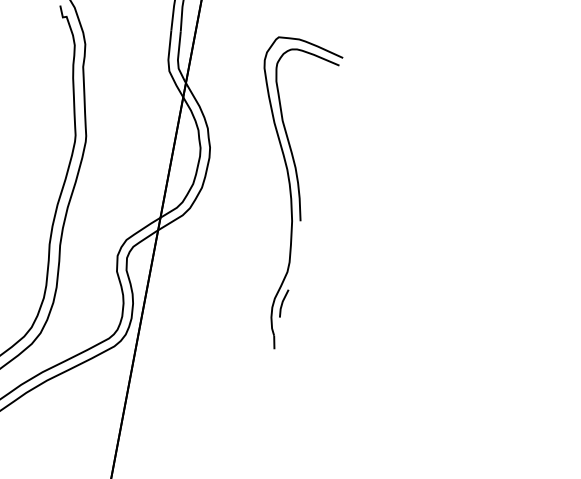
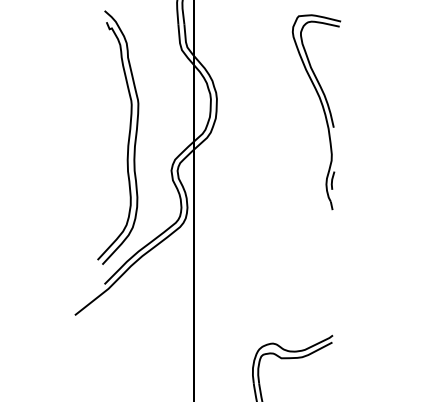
part: (288, 189) -> (322, 109), moved

